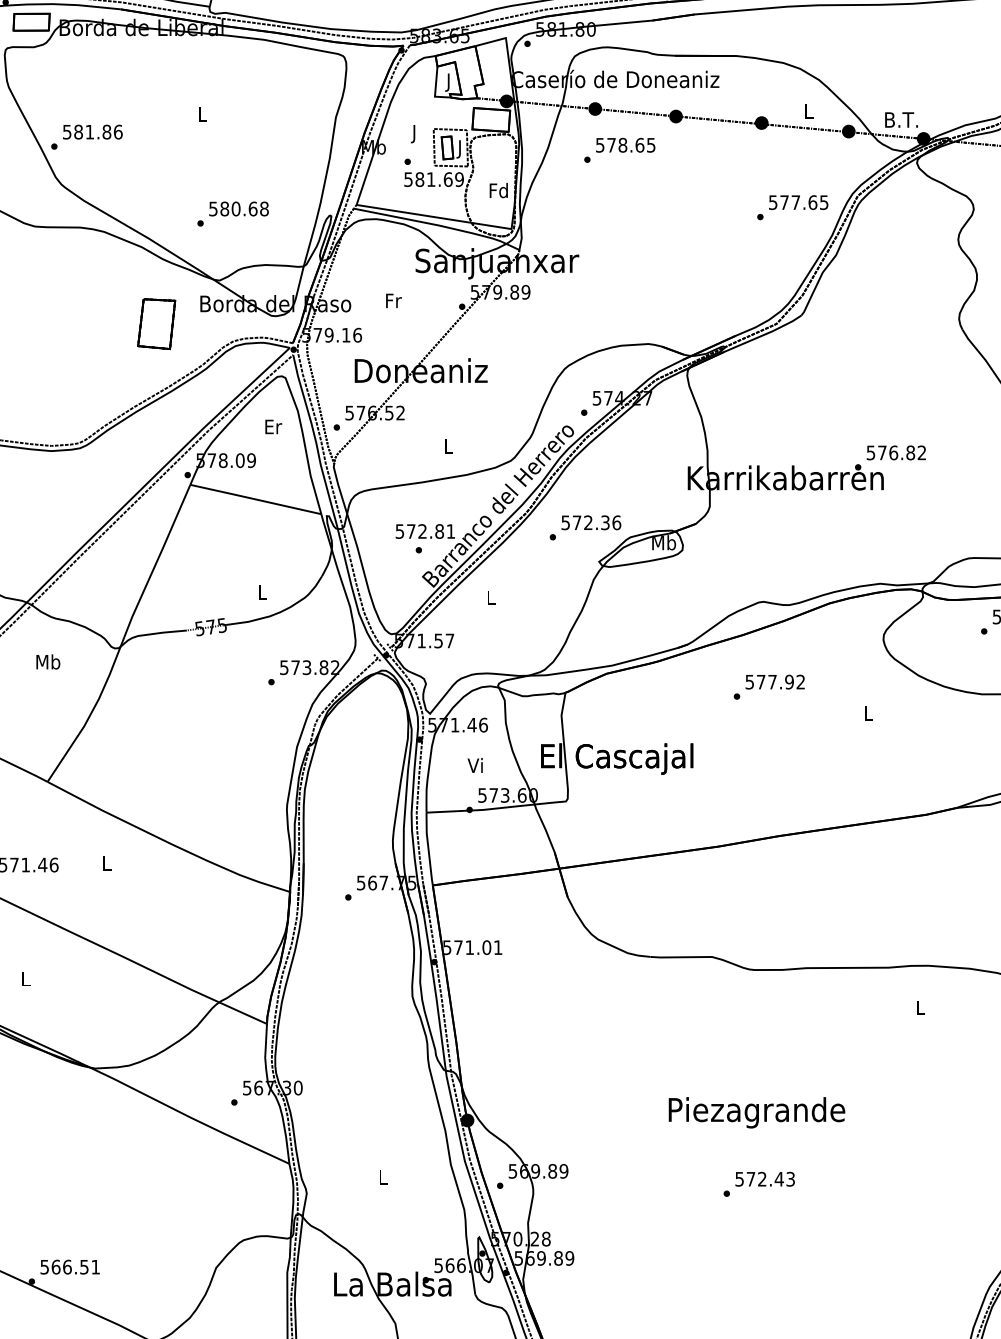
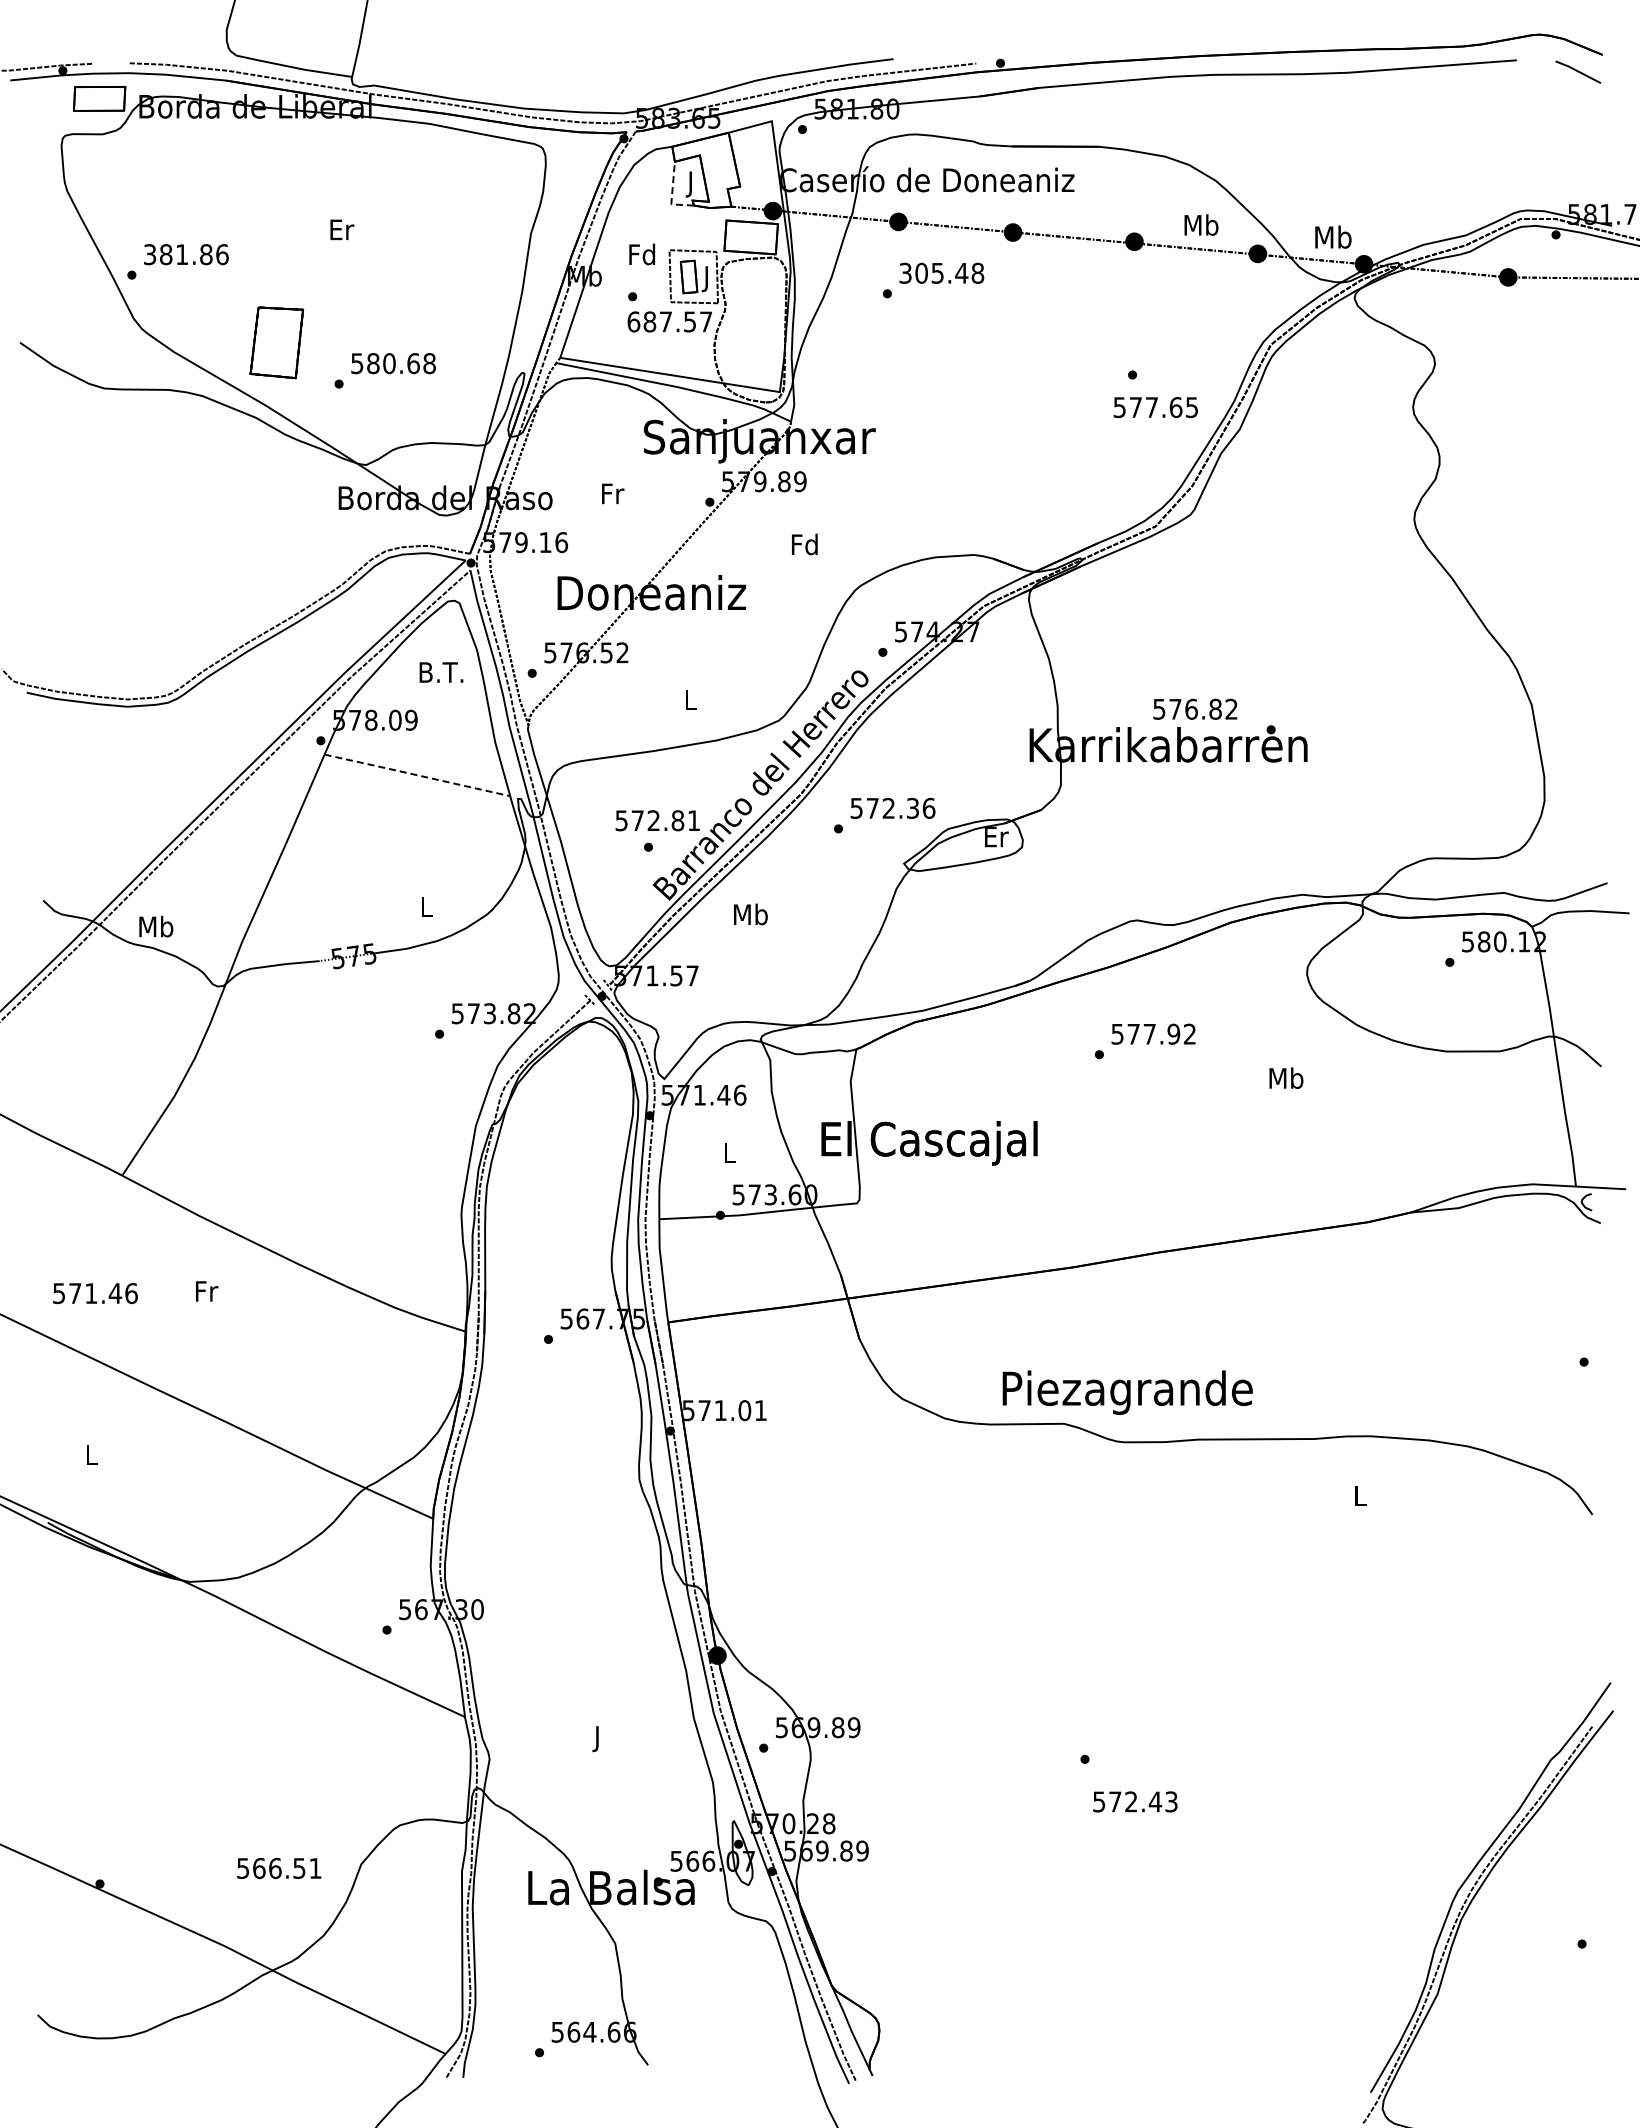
line: (435, 89) -> (672, 194), solid -> dashed
text: (809, 110) -> (1201, 224), L -> Mb
text: (202, 114) -> (342, 229), L -> Er
text: (901, 119) -> (1332, 236), B.T. -> Mb
text: (67, 132) -> (150, 254), 581.86 -> 381.86
text: (414, 133) -> (642, 256), J -> Fd
text: (626, 144) -> (942, 272), 578.65 -> 305.48
text: (433, 179) -> (669, 321), 581.69 -> 687.57
text: (498, 190) -> (804, 544), moved
text: (798, 202) -> (1155, 407), moved
part: (156, 323) -> (276, 342), moved
text: (272, 426) -> (441, 672), Er -> B.T.
text: (896, 452) -> (1195, 708), moved
line: (255, 499) -> (417, 775), solid -> dashed
text: (664, 542) -> (996, 836), Mb -> Er
text: (490, 597) -> (750, 914), L -> Mb
text: (48, 661) -> (156, 926), moved
text: (868, 712) -> (1286, 1077), L -> Mb
text: (475, 764) -> (728, 1151), Vi -> L
text: (107, 863) -> (207, 1291), L -> Fr
text: (756, 1112) -> (1127, 1392), moved
text: (765, 1178) -> (1135, 1801), moved
text: (382, 1179) -> (597, 1739), L -> J
text: (70, 1267) -> (279, 1868), moved

